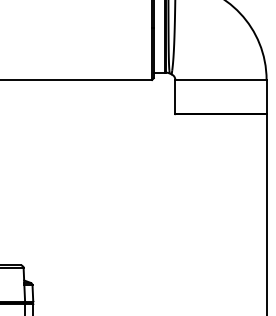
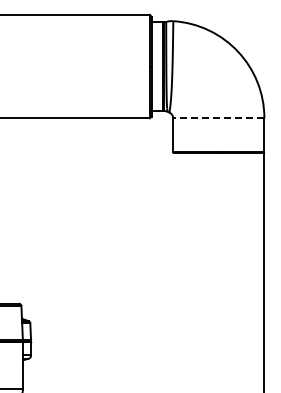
line: (220, 80) -> (218, 118), solid -> dashed

